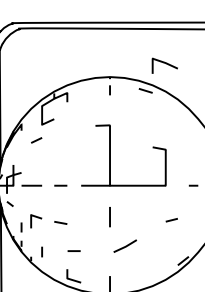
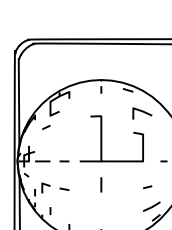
curve: (164, 64) -> (142, 112), moved
line: (124, 245) -> (151, 206), moved
curve: (74, 251) -> (74, 210), removed

